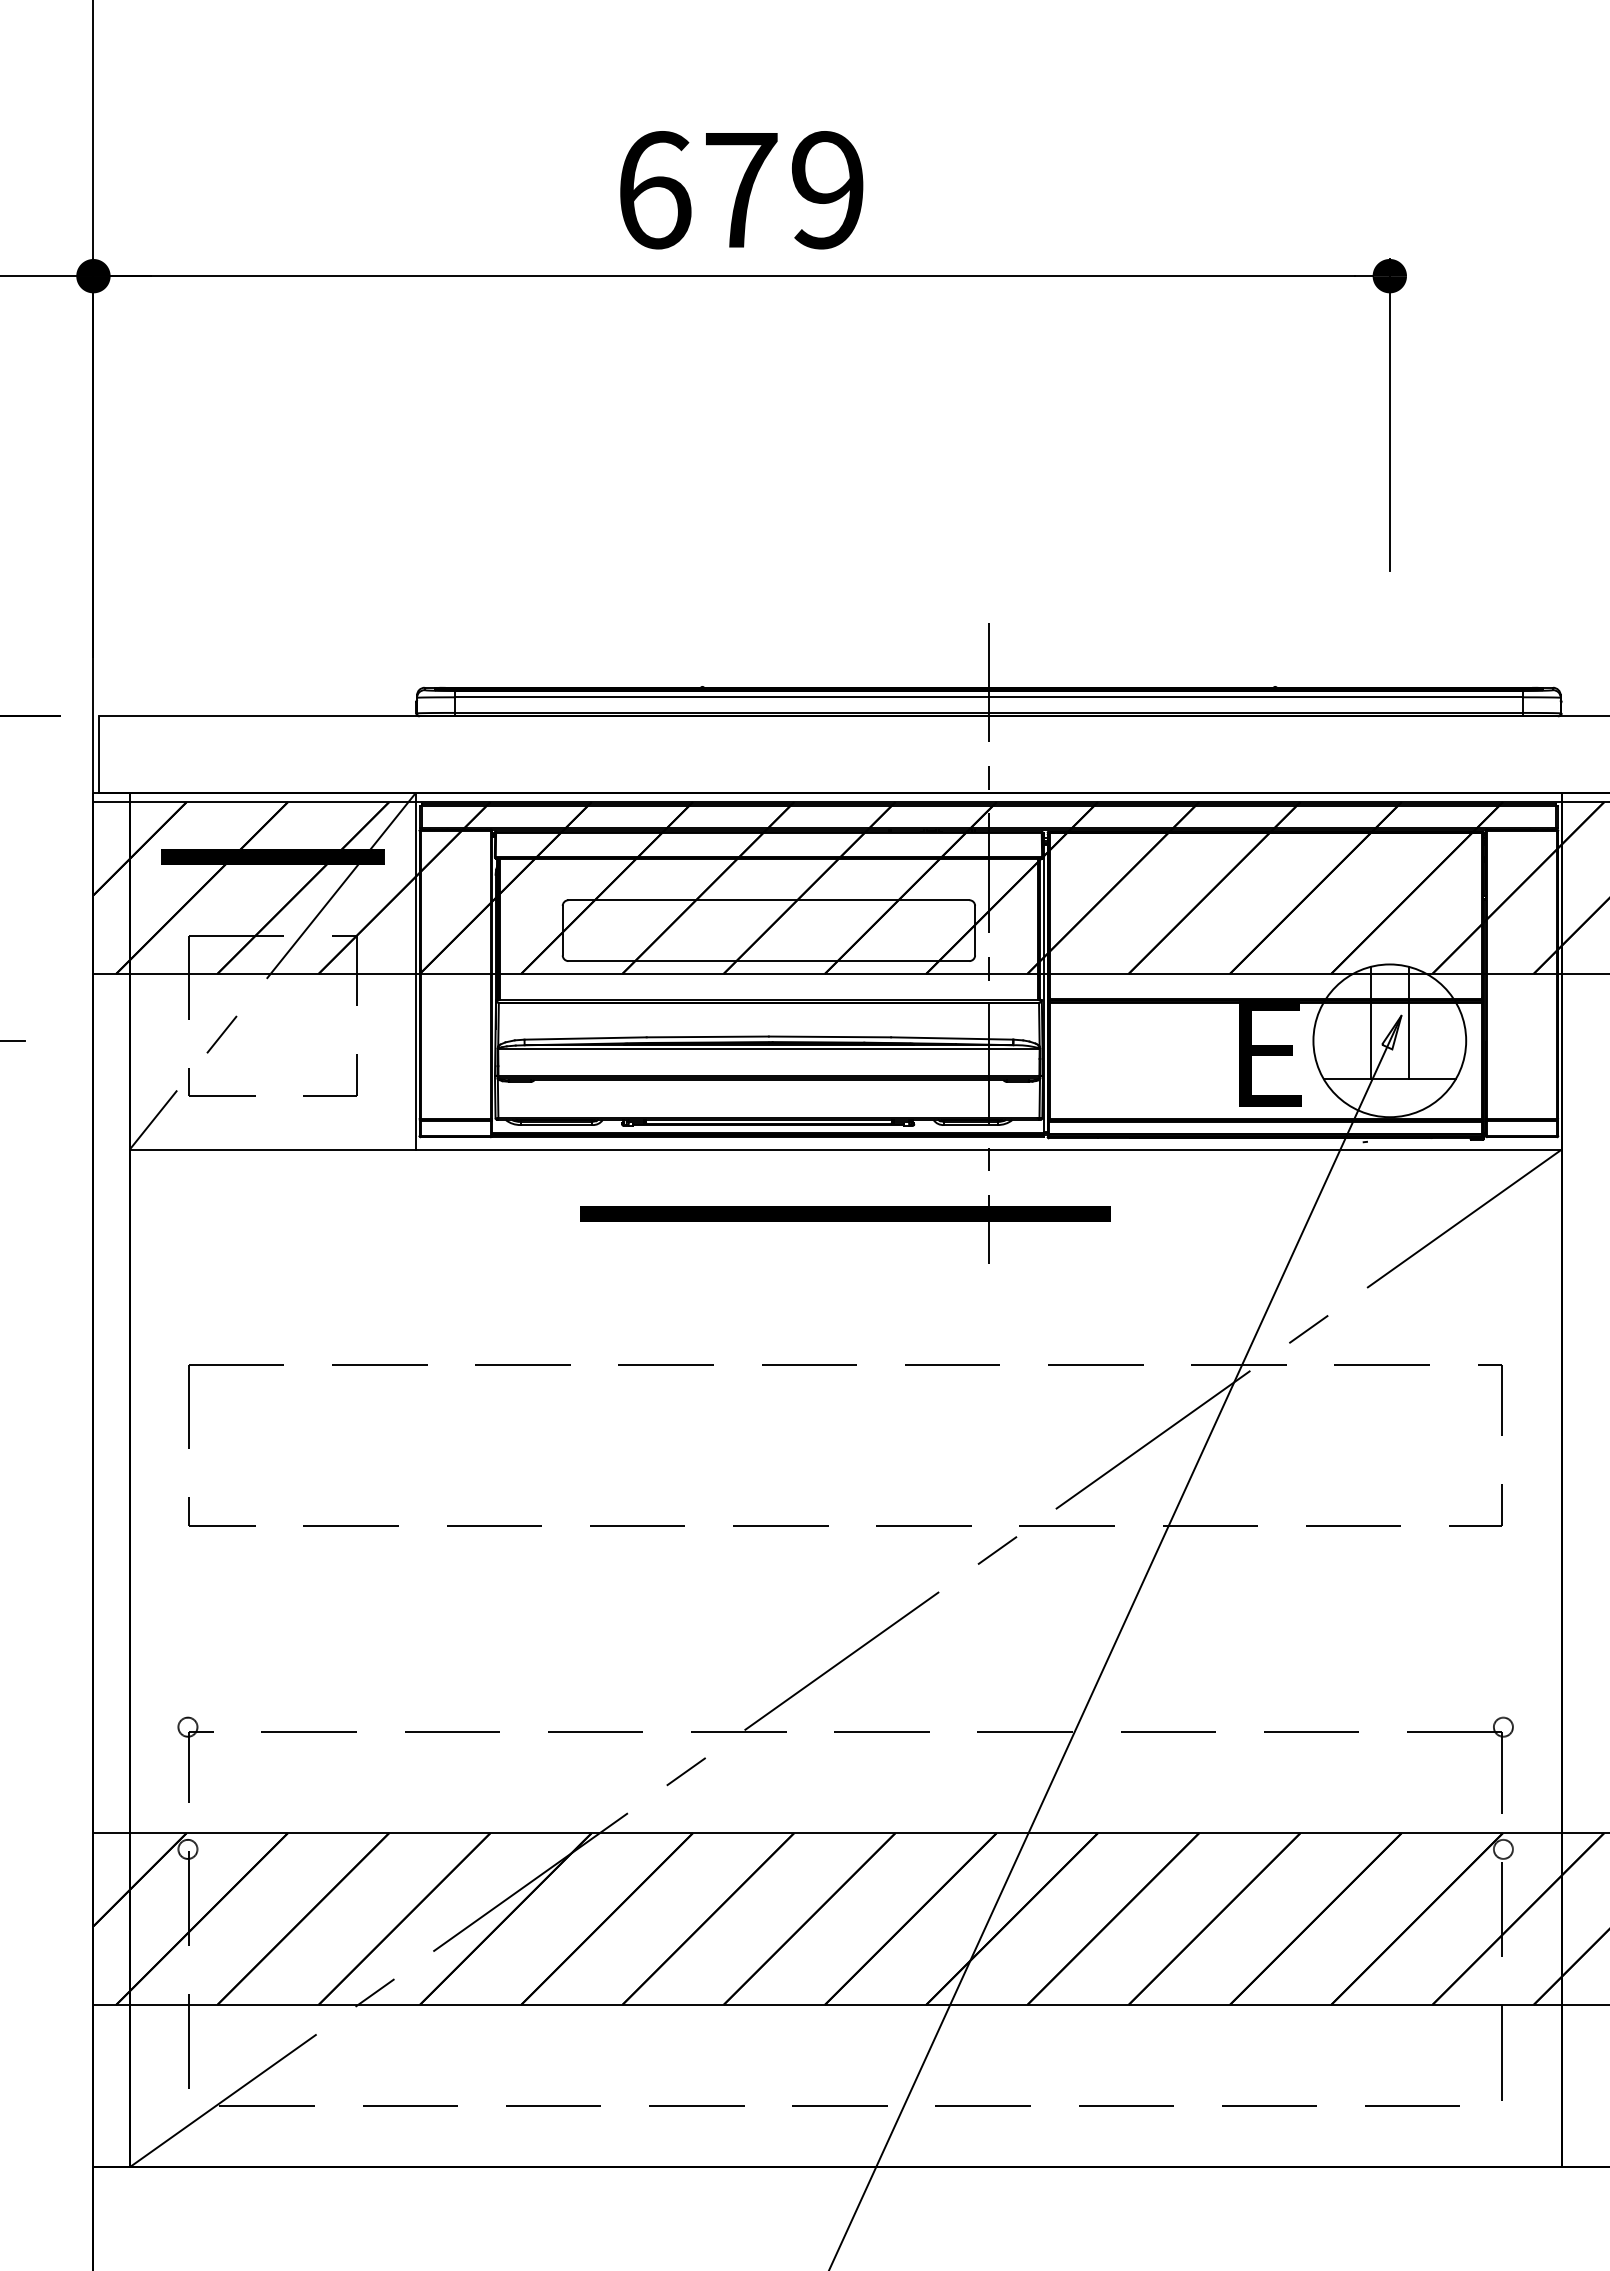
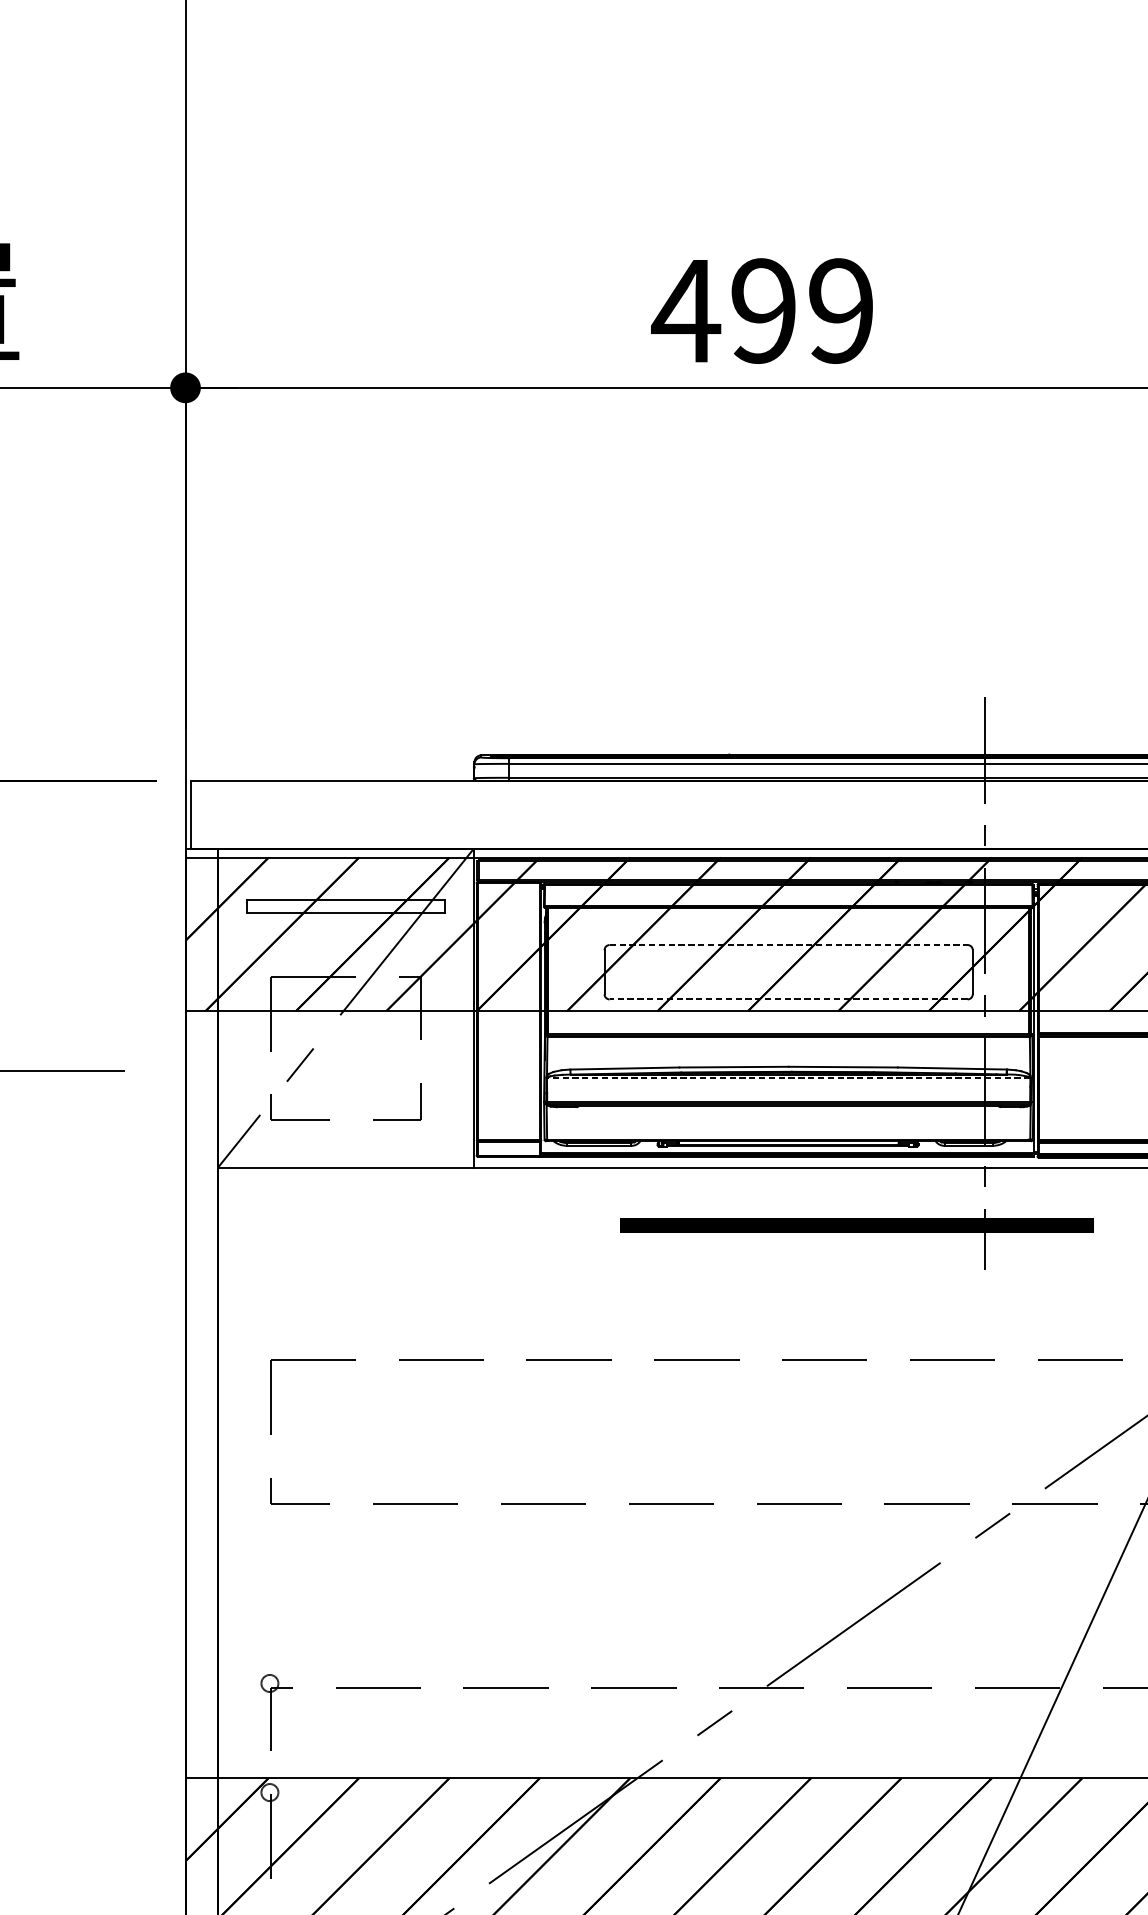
text: (695, 190) -> (723, 311), 679 -> 499
hatch: (272, 856) -> (345, 906), removed
line: (769, 900) -> (789, 945), solid -> dashed
line: (768, 961) -> (788, 999), solid -> dashed
line: (768, 1049) -> (788, 1078), solid -> dashed

